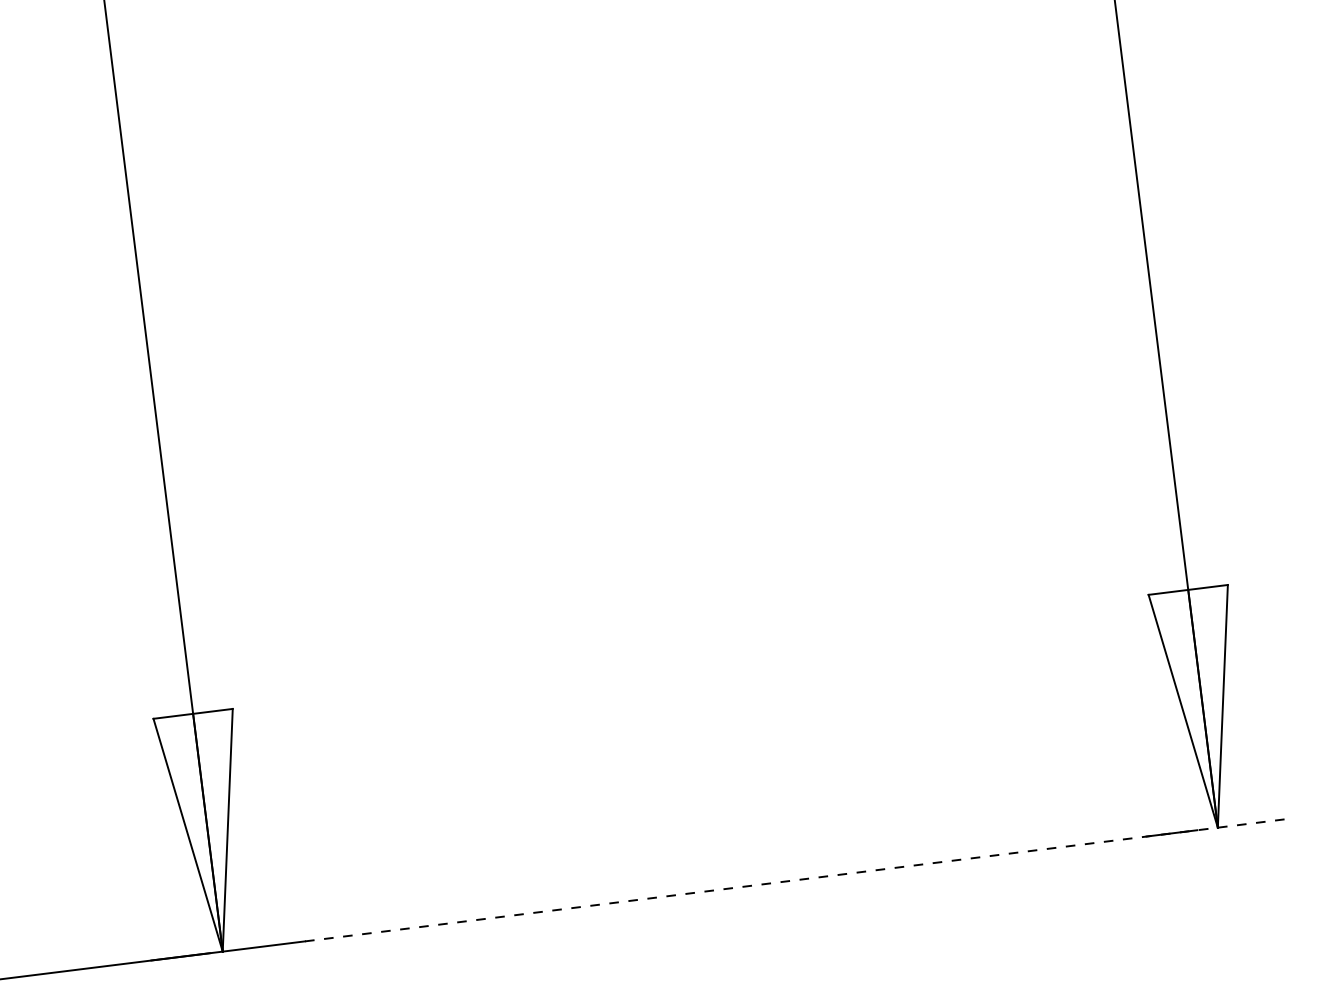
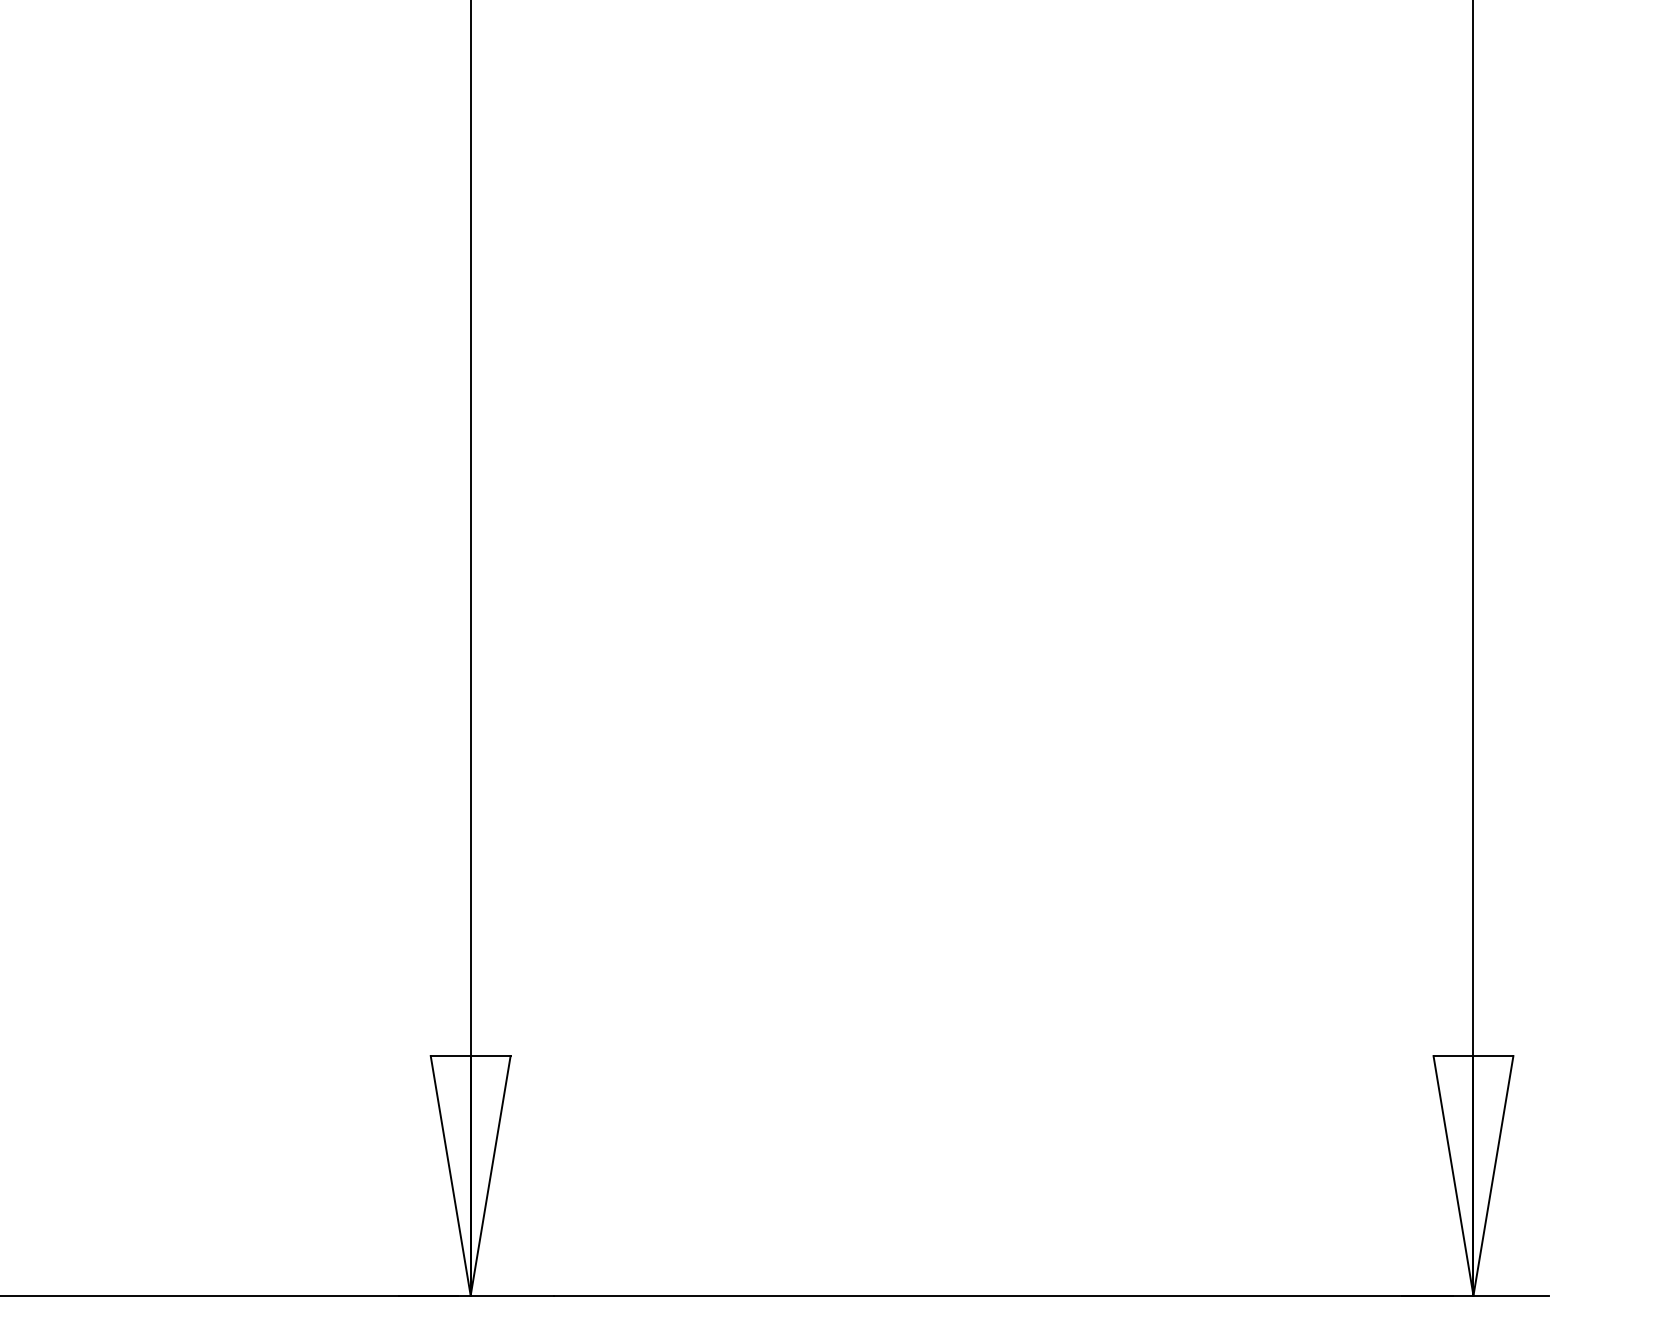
line: (799, 879) -> (1051, 1295), dashed -> solid

